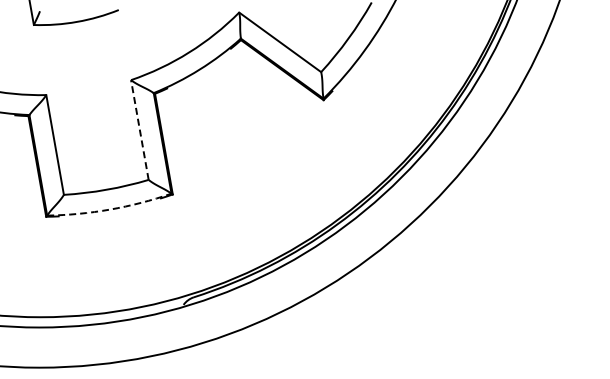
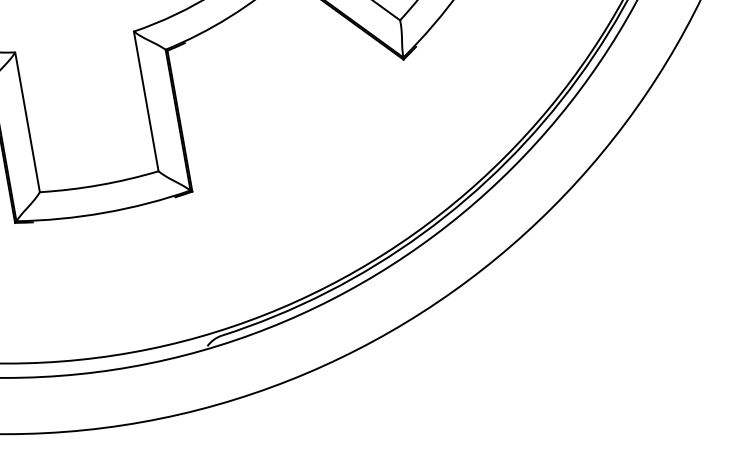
line: (139, 130) -> (145, 102), dashed -> solid
arc: (110, 209) -> (105, 212), dashed -> solid

